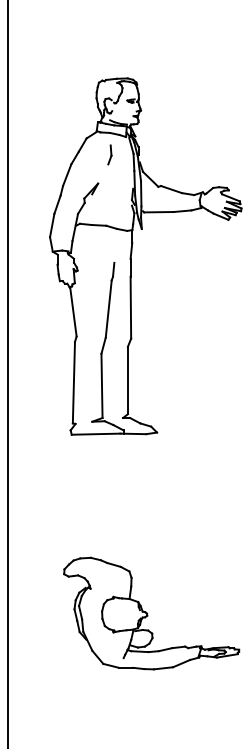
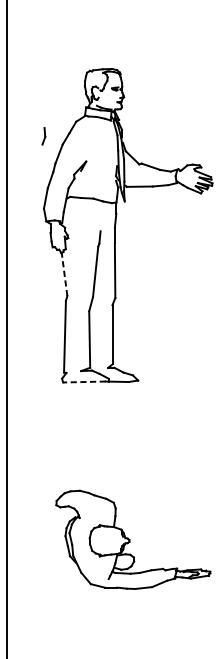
part: (109, 154) -> (43, 135), moved
line: (73, 311) -> (64, 274), solid -> dashed
line: (95, 434) -> (83, 382), solid -> dashed

